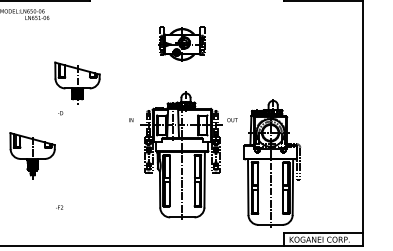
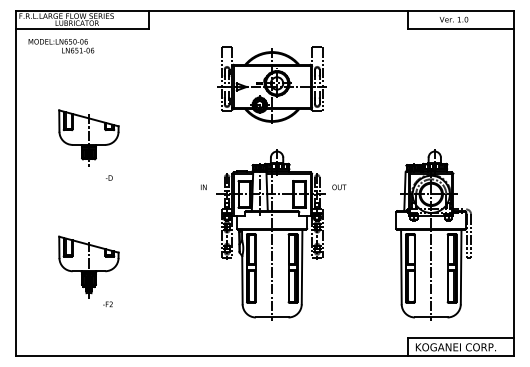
part: (181, 43) -> (271, 84), size x1.67
part: (77, 82) -> (88, 137), moved
part: (32, 155) -> (88, 266), moved
part: (272, 162) -> (433, 234), moved

